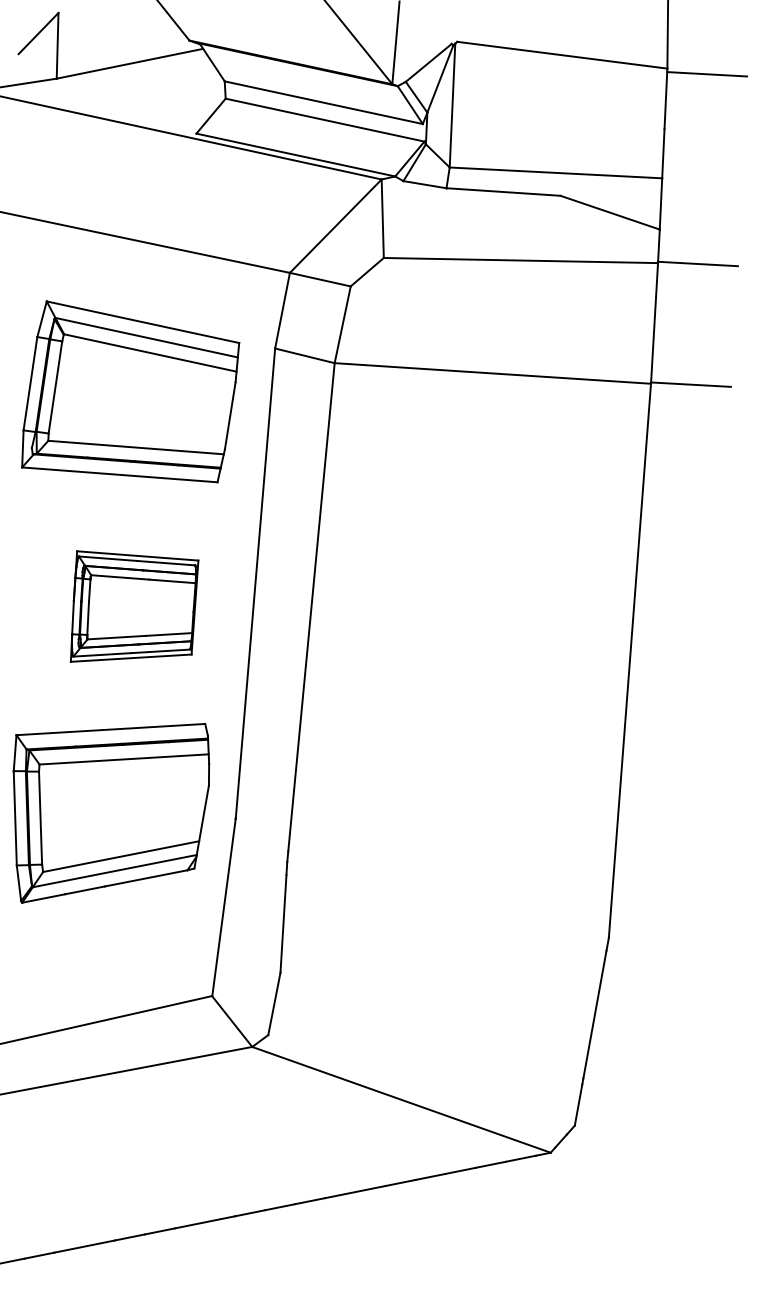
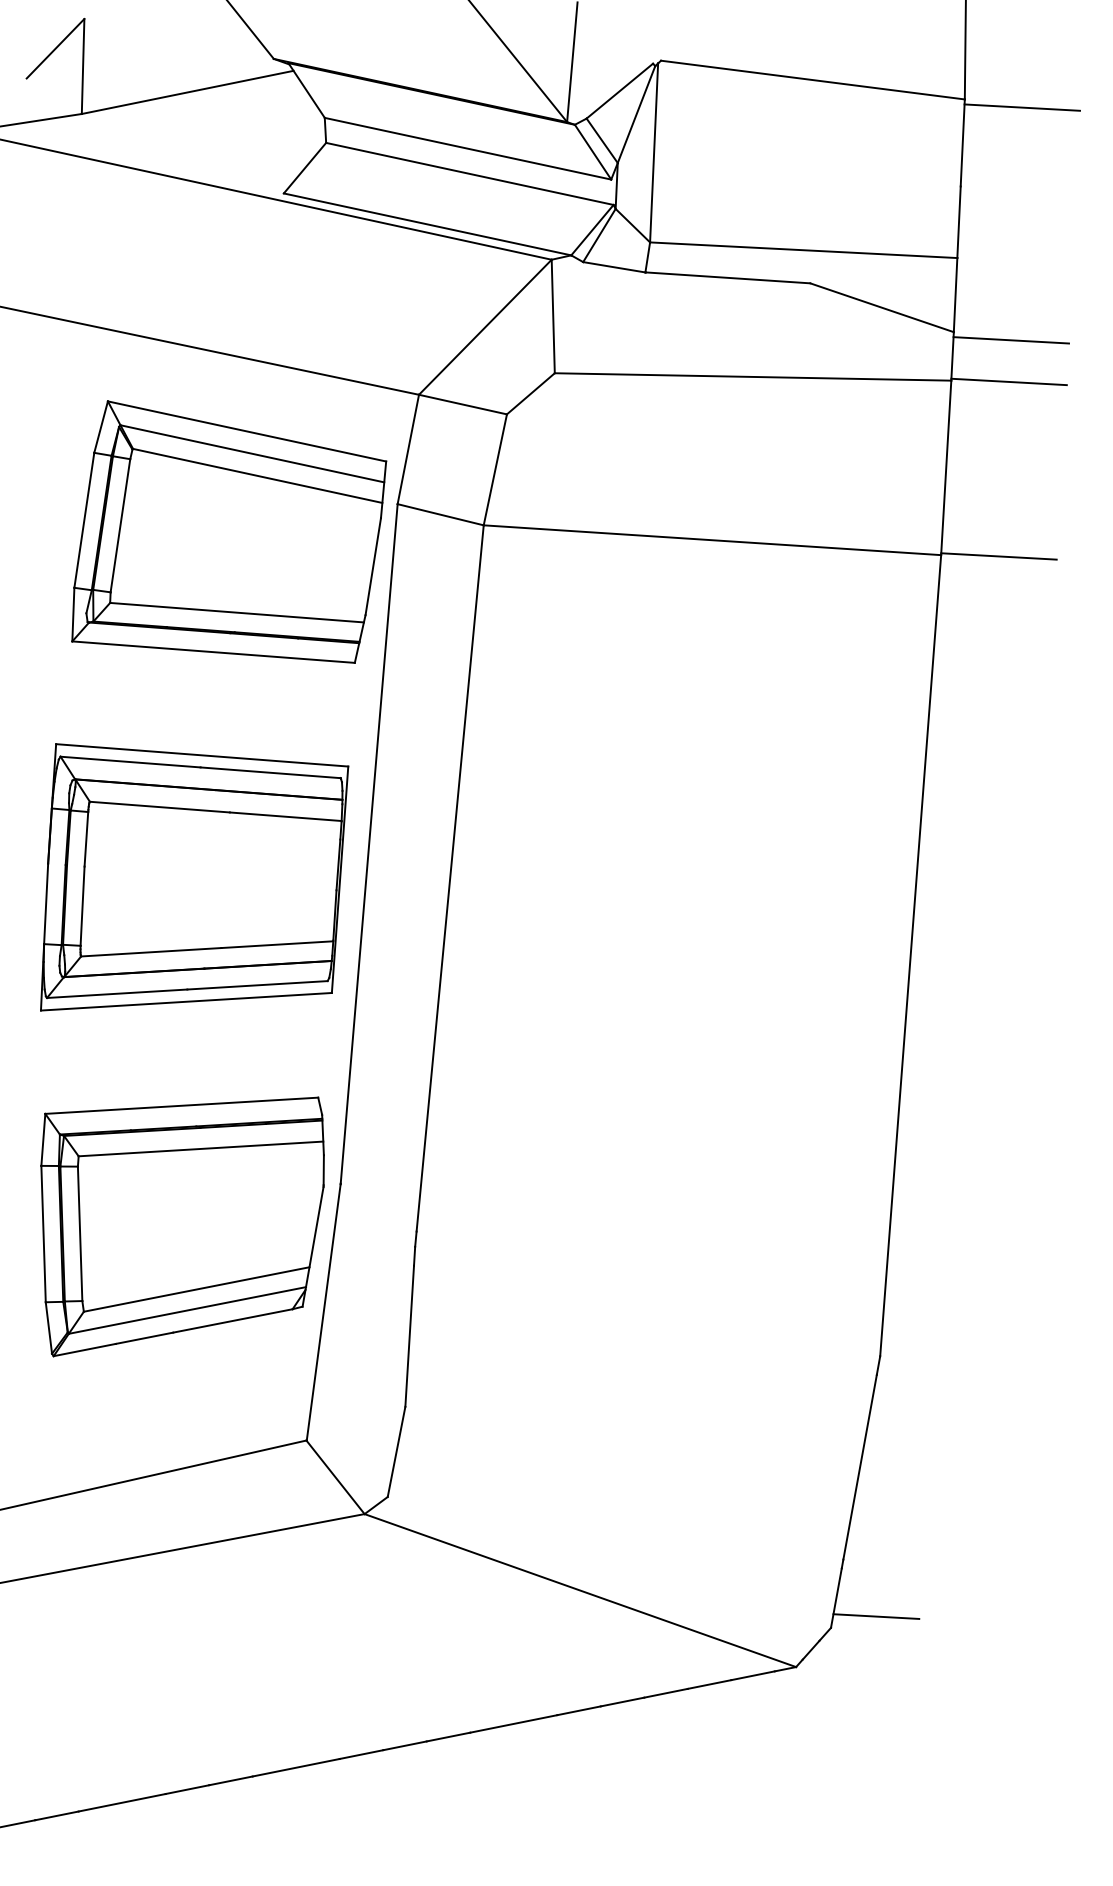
line: (699, 235) -> (1011, 340), added
part: (130, 391) -> (228, 531), moved
part: (134, 606) -> (194, 877), size x1.67
part: (111, 813) -> (182, 1227), moved
line: (605, 1117) -> (875, 1616), added

